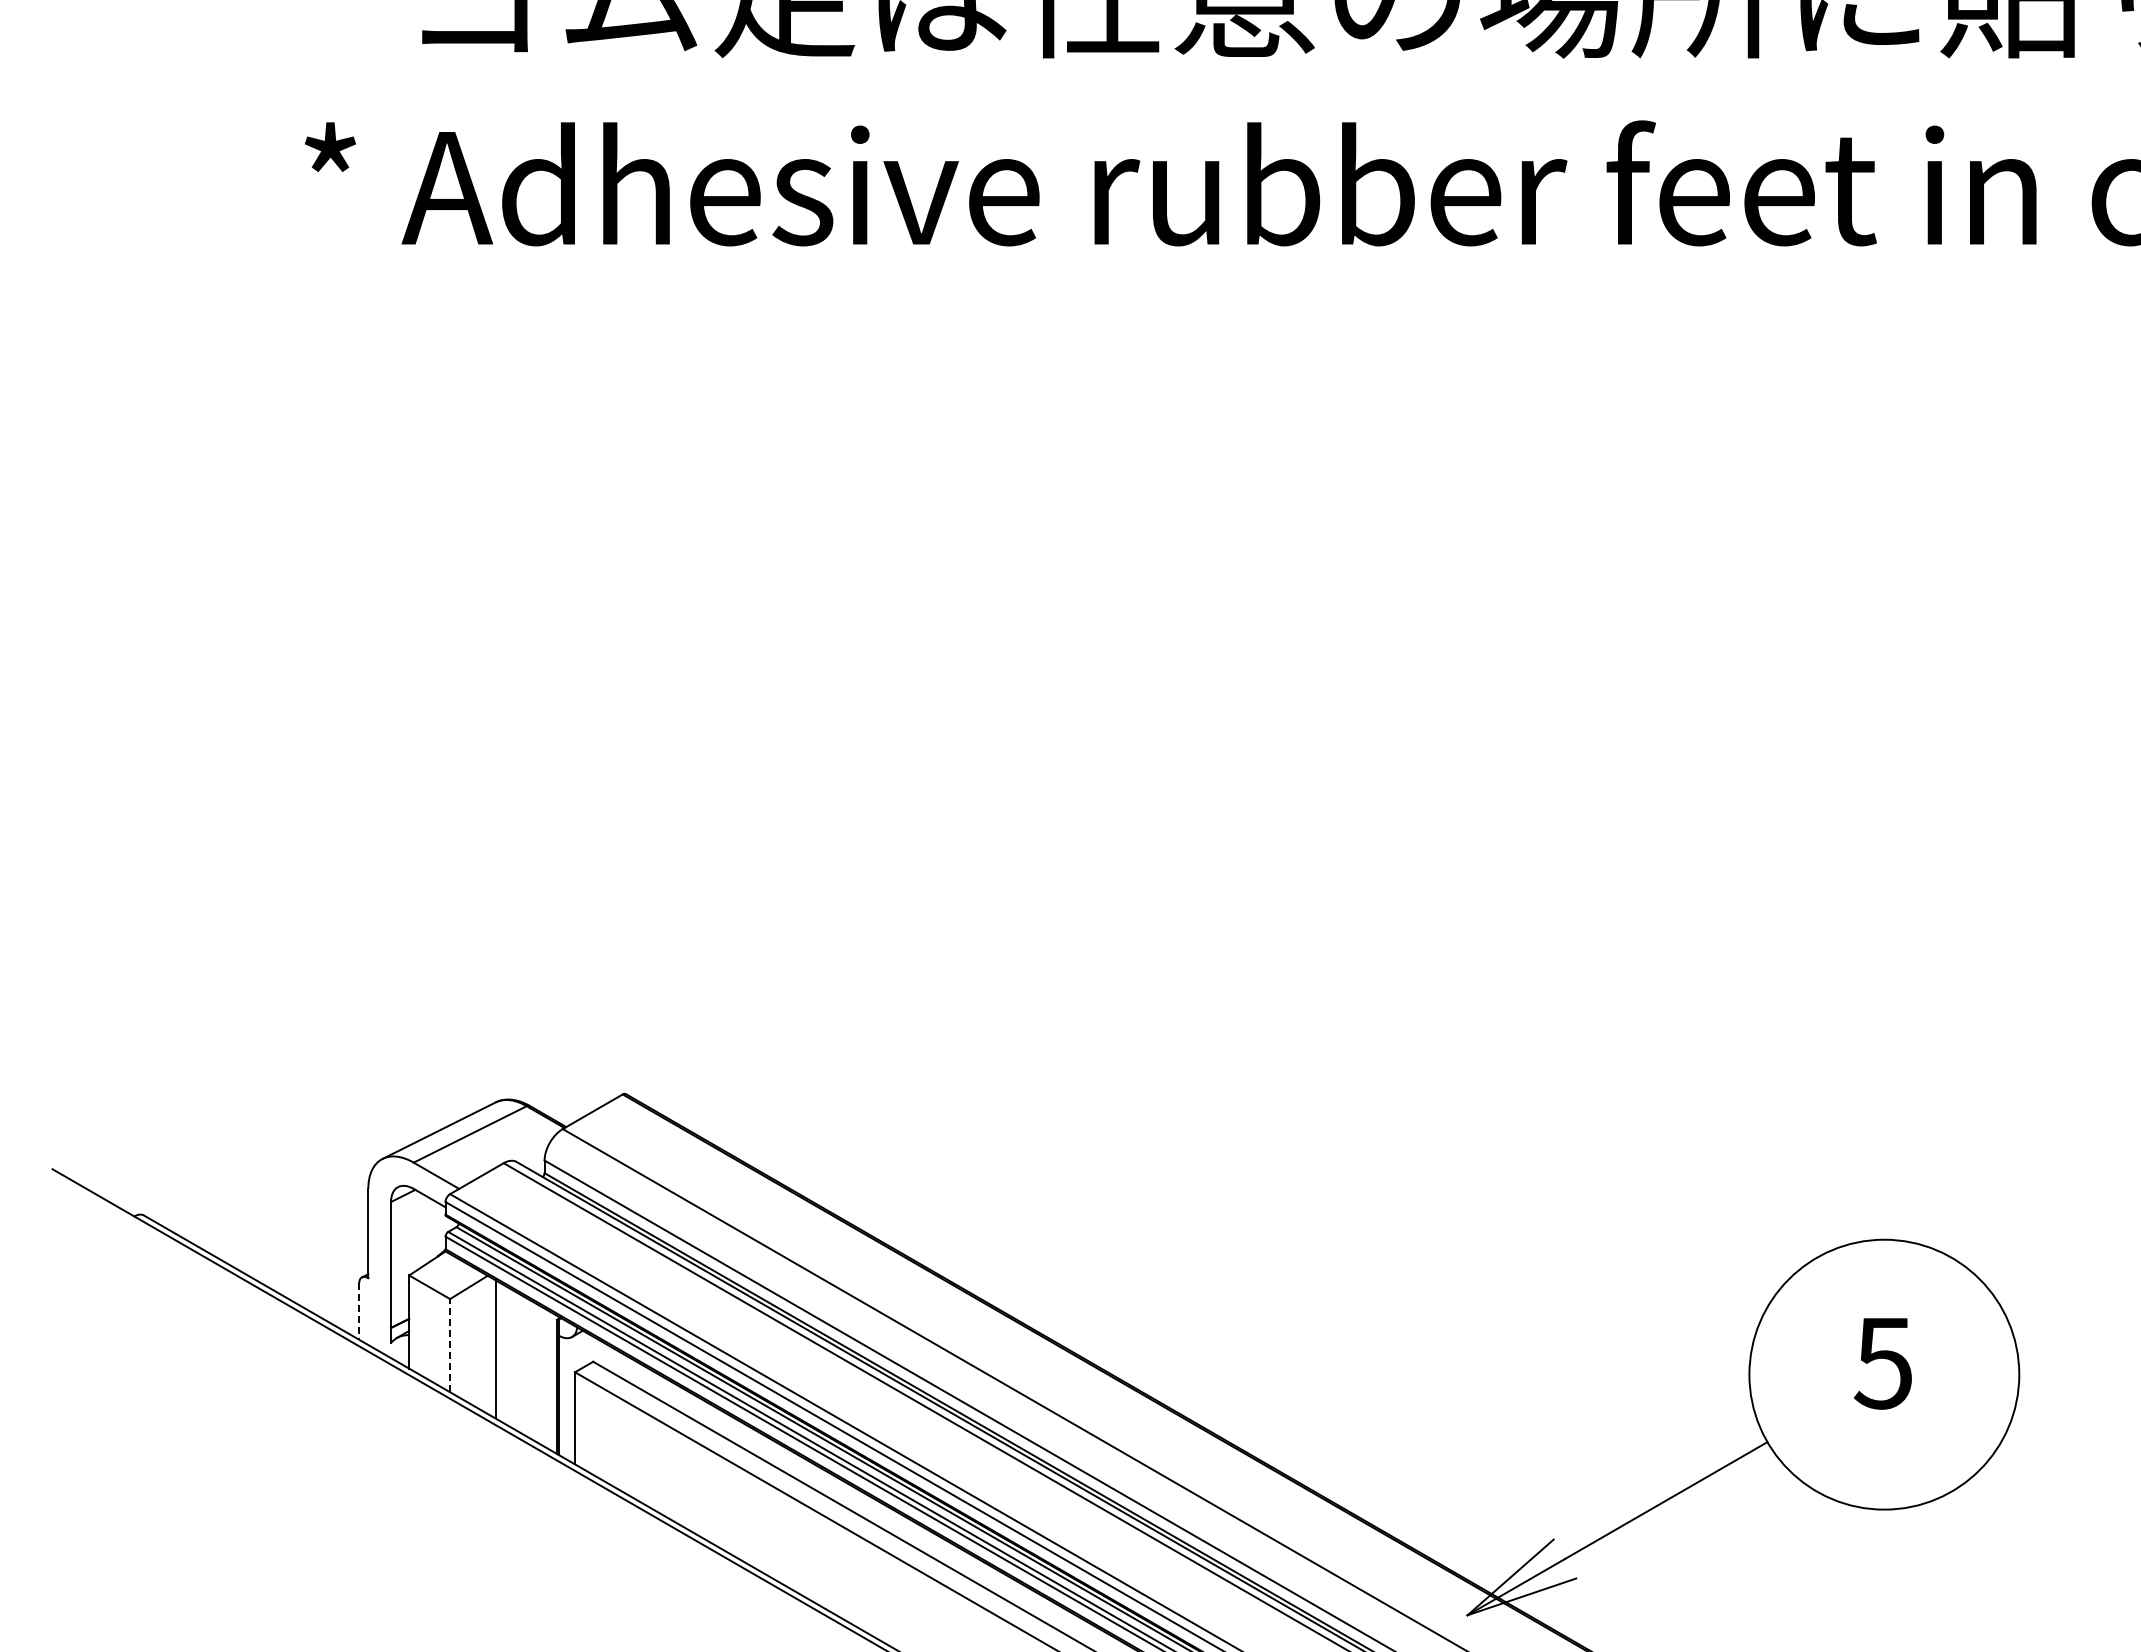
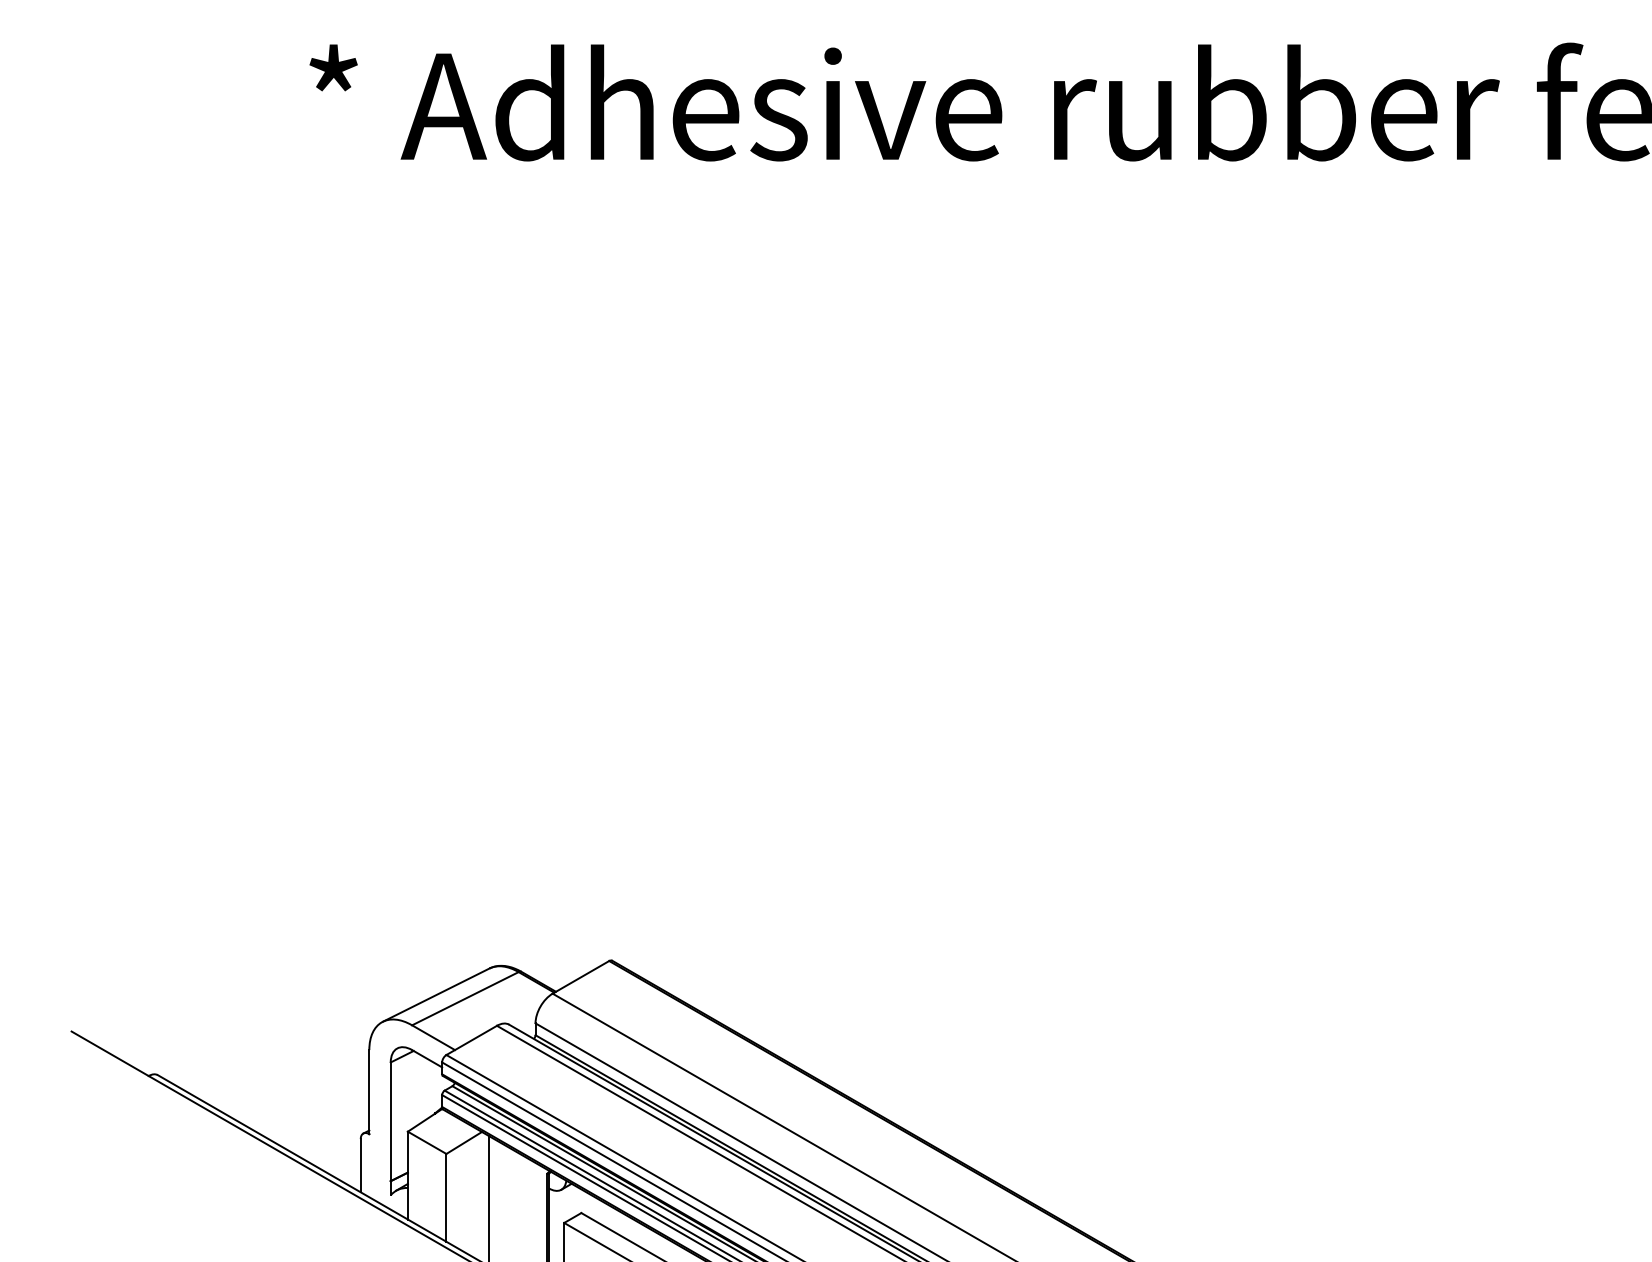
line: (359, 1312) -> (361, 1166), dashed -> solid
line: (450, 1345) -> (446, 1197), dashed -> solid

